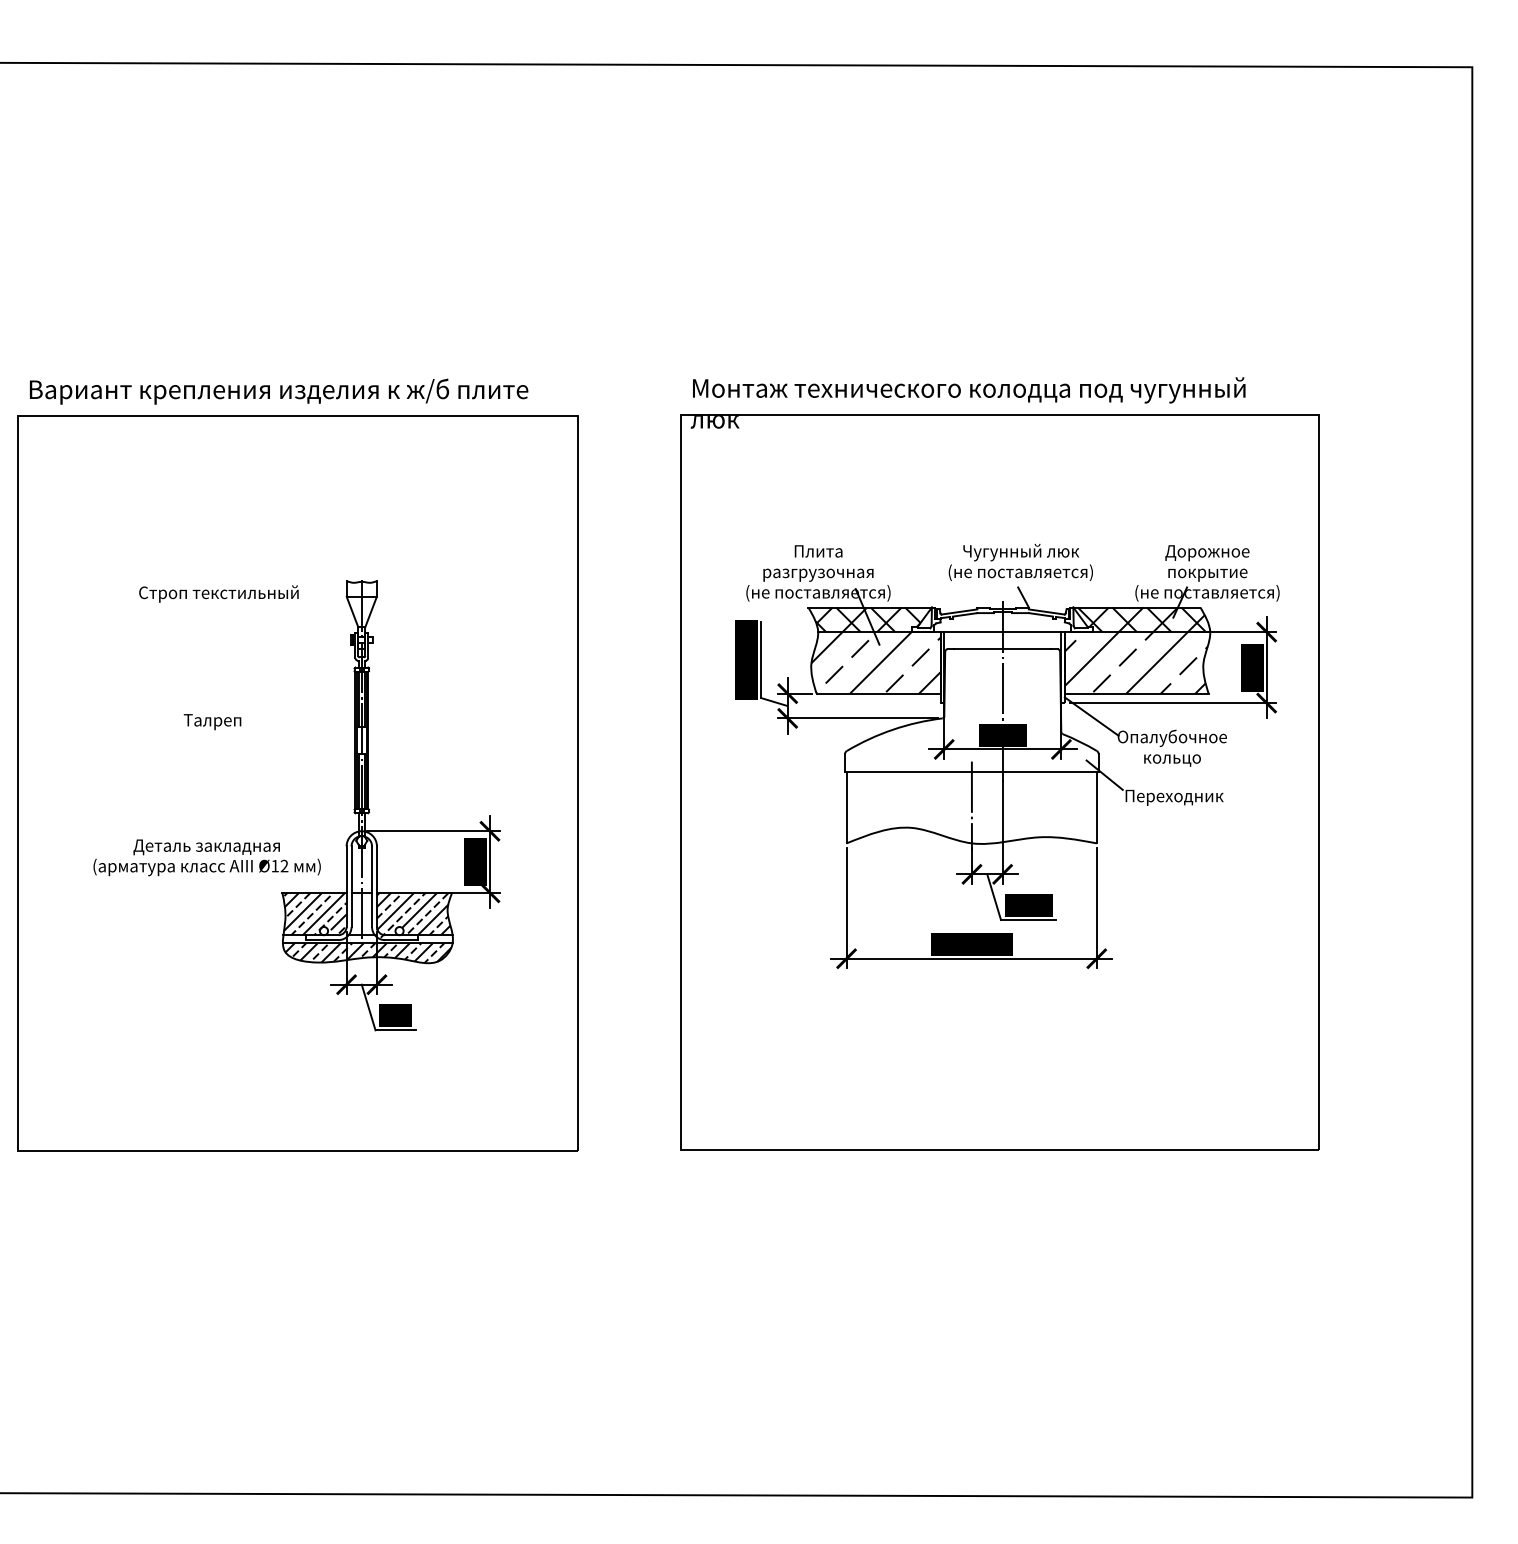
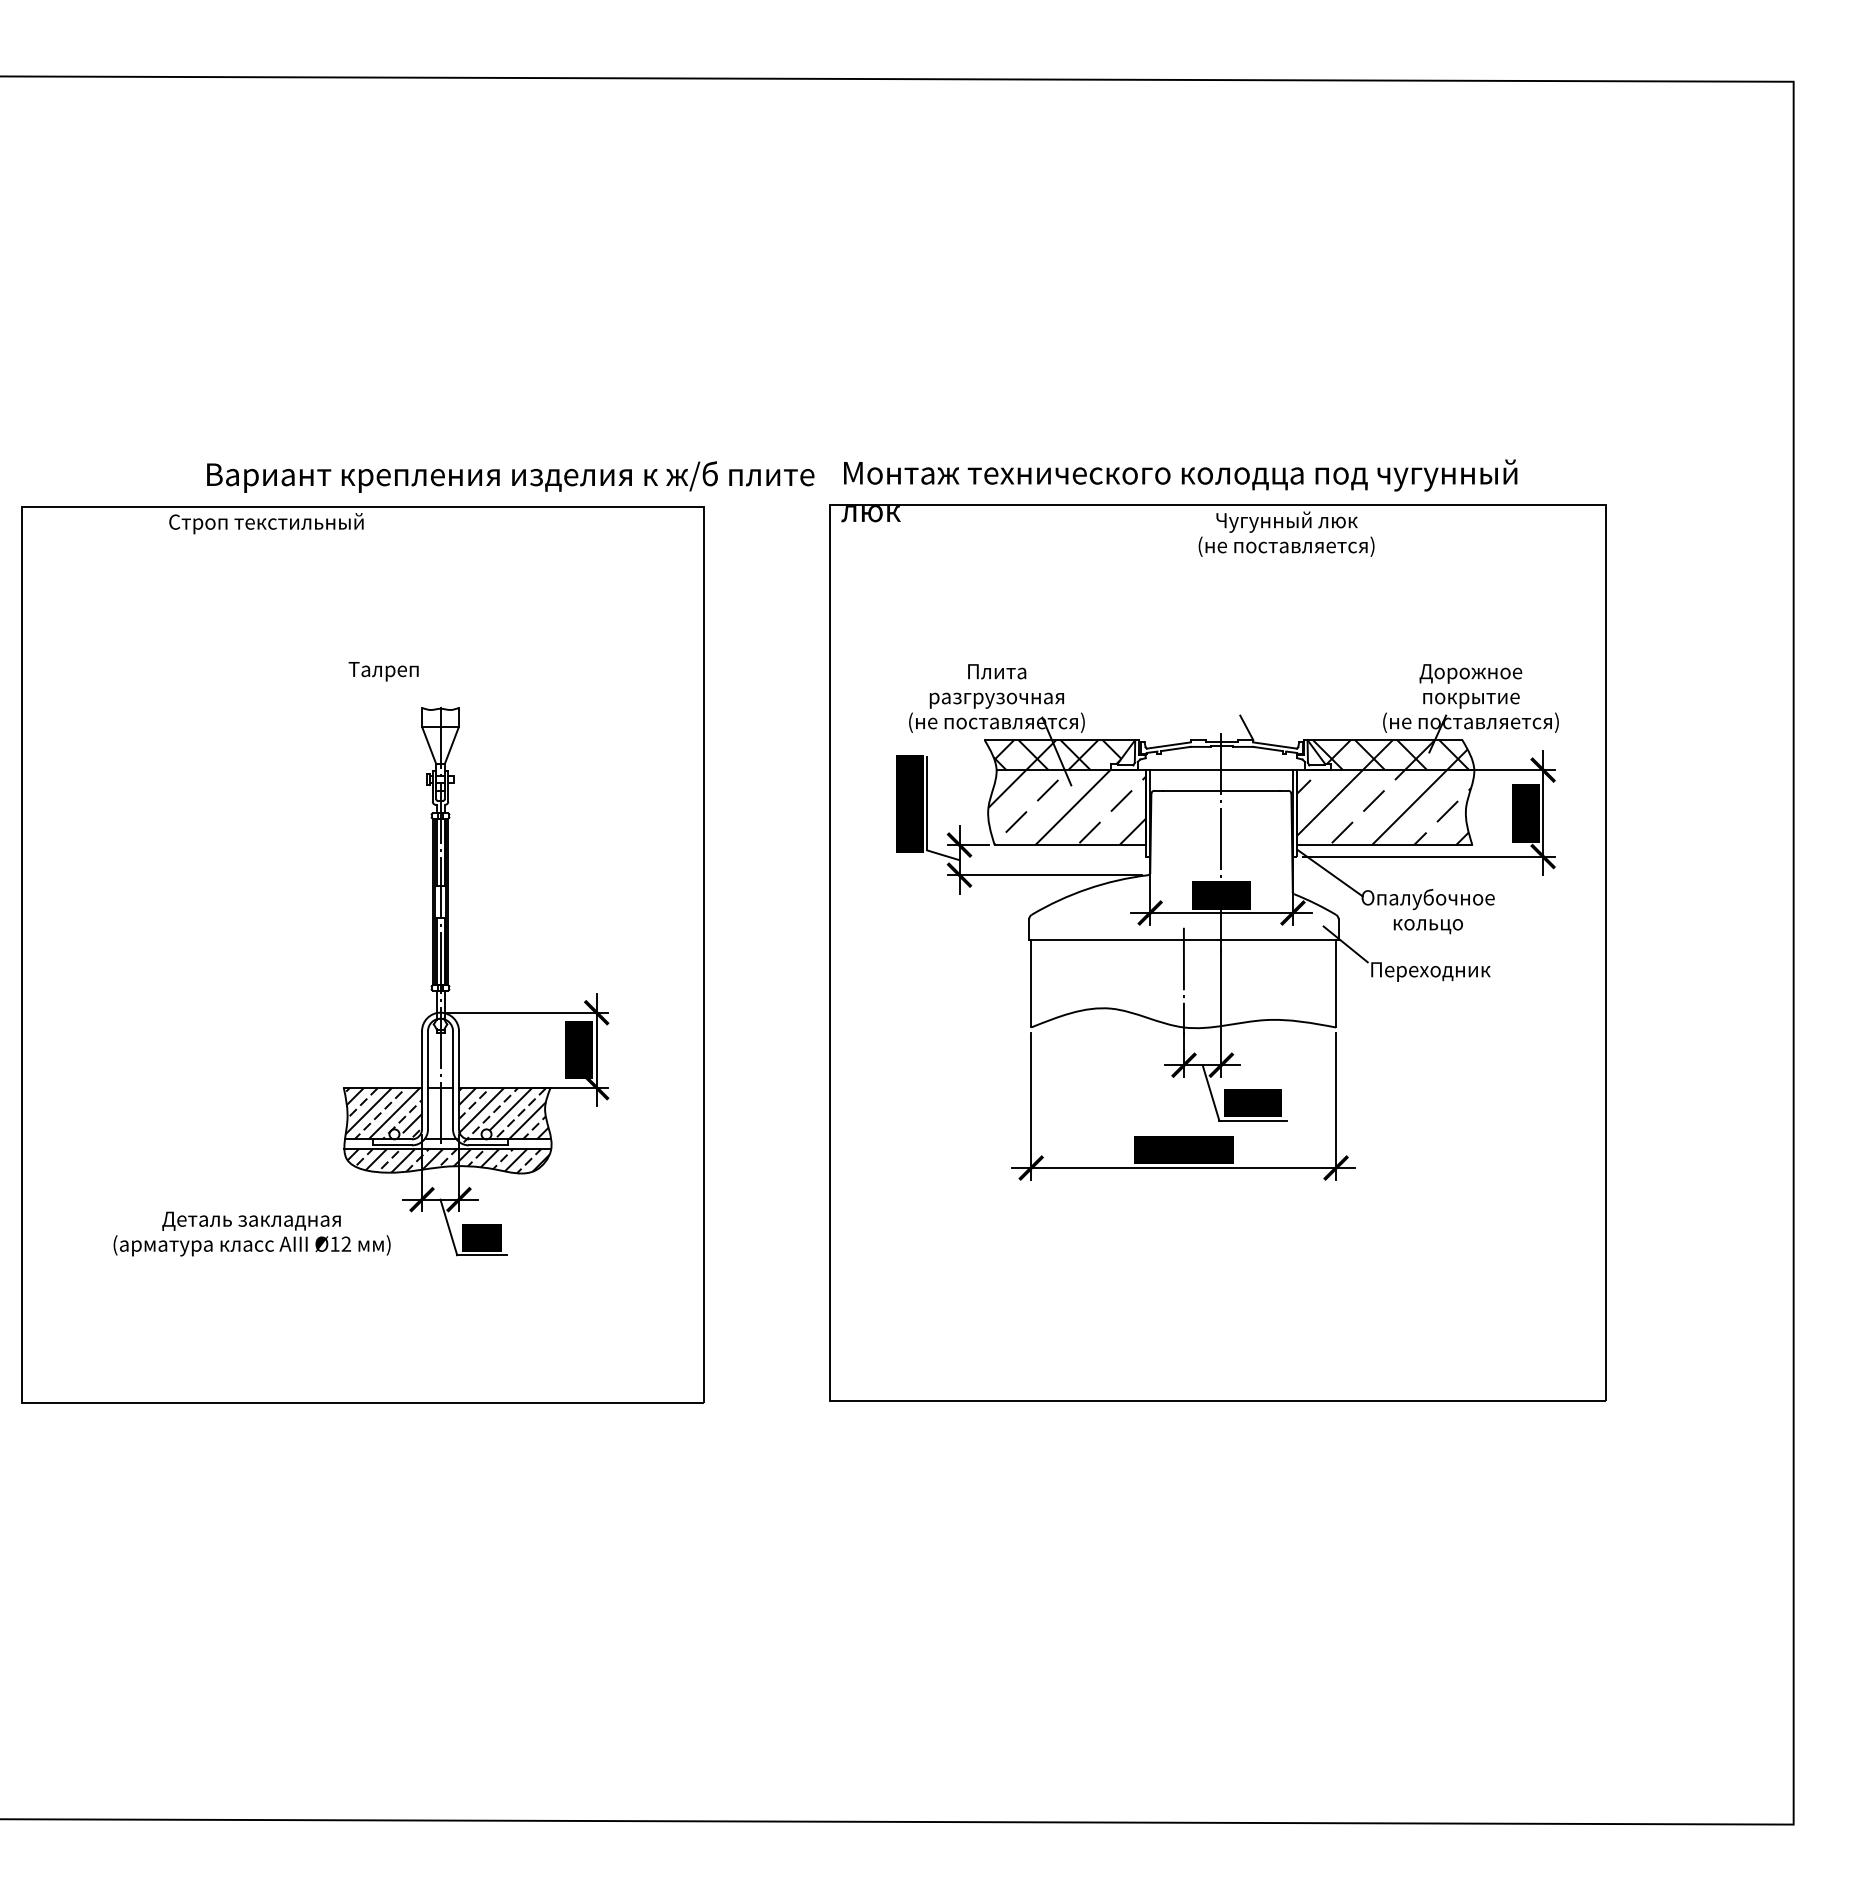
text: (278, 391) -> (510, 476), moved
text: (1020, 561) -> (1286, 533), moved
text: (218, 593) -> (266, 523), moved
text: (212, 721) -> (383, 671), moved
text: (206, 857) -> (251, 1233), moved

